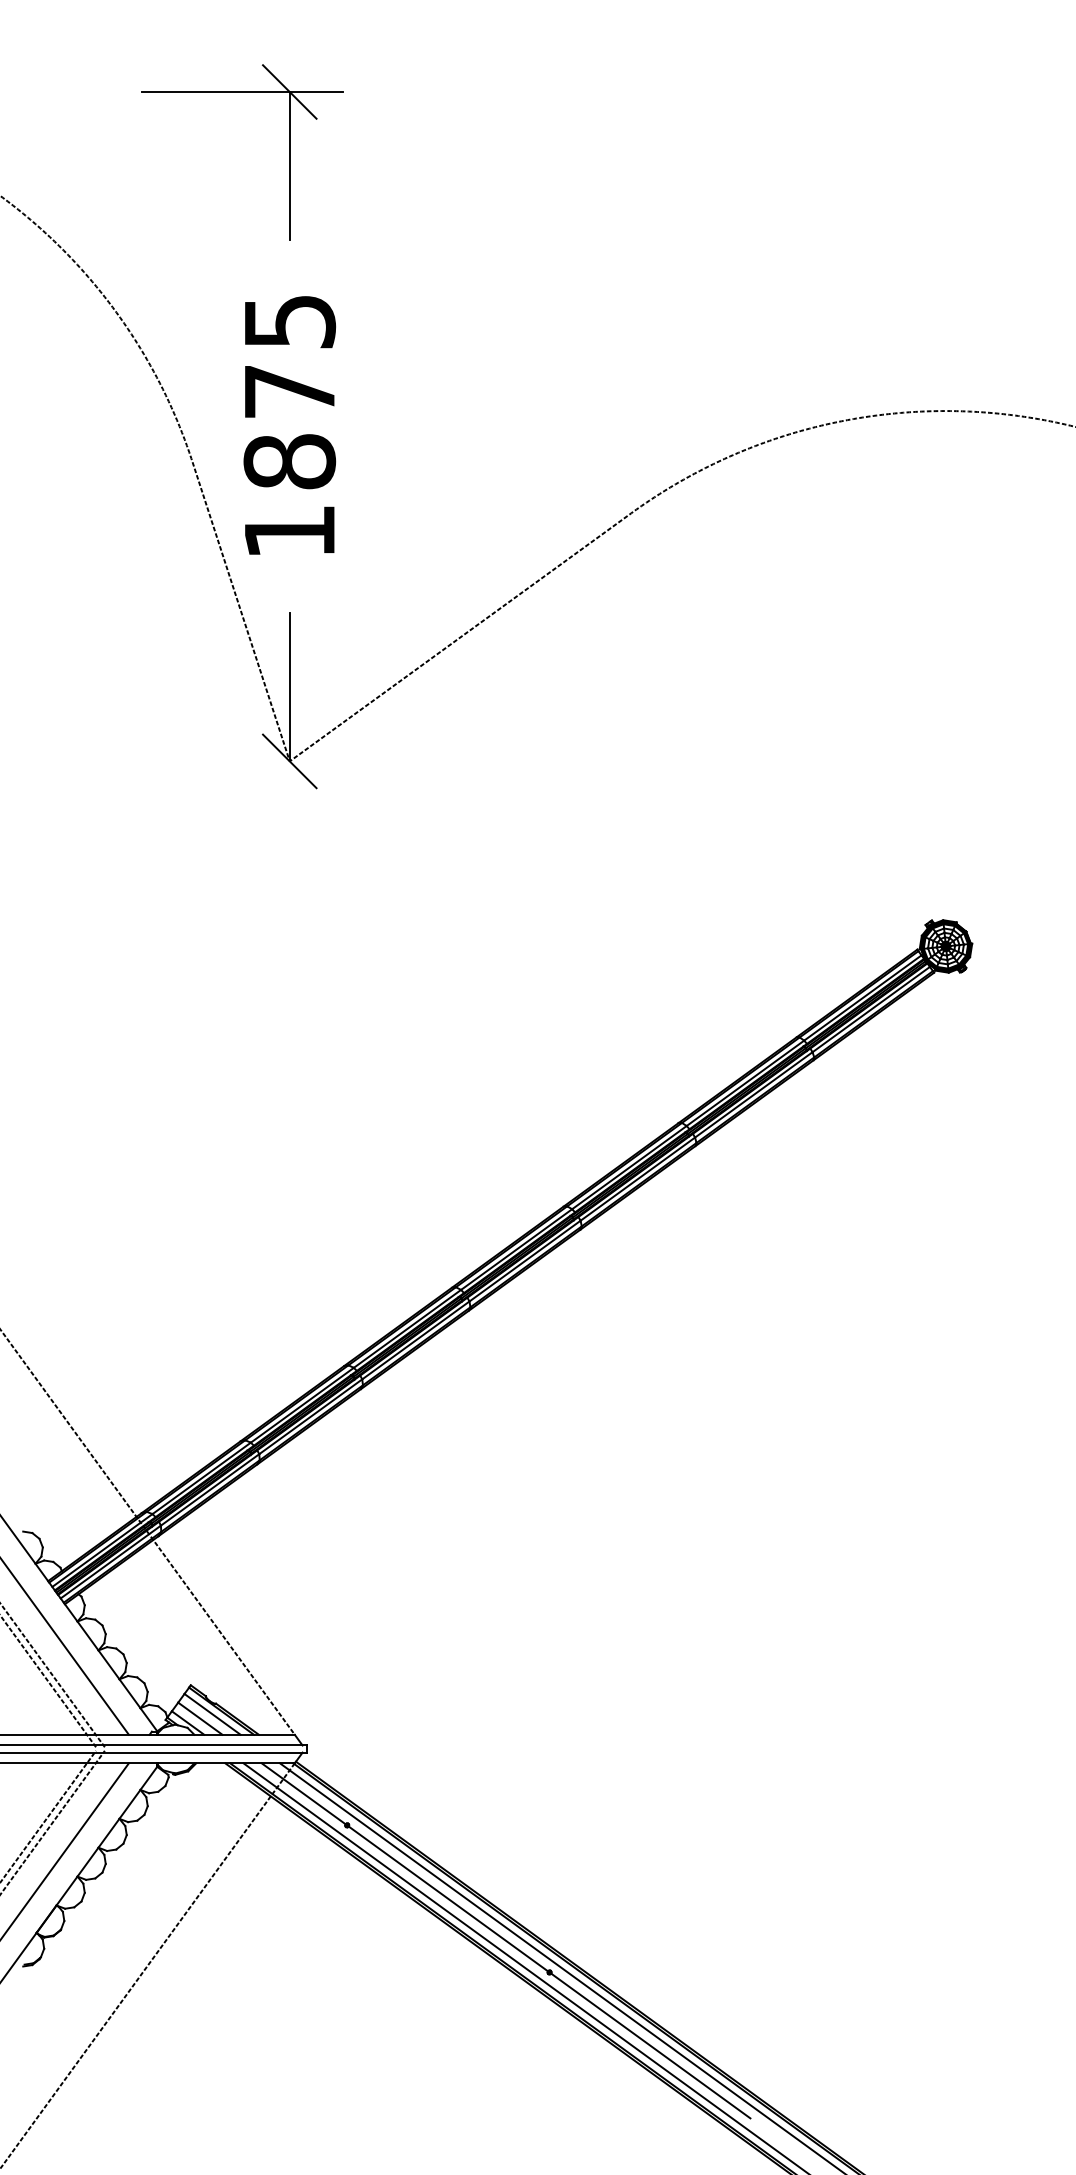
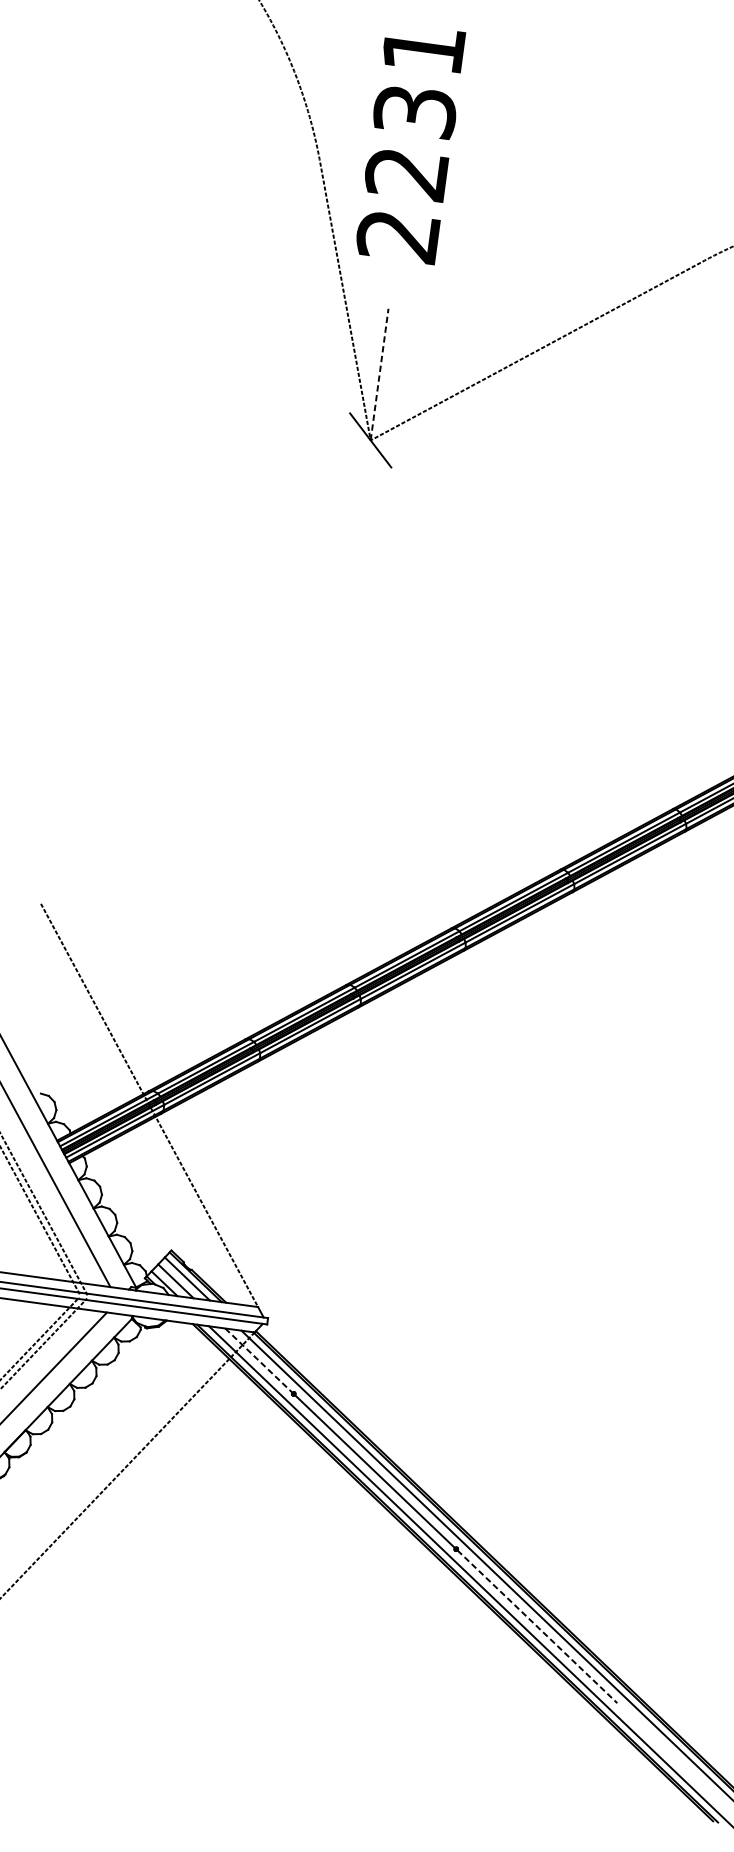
text: (289, 427) -> (410, 143), 1875 -> 2231
line: (289, 687) -> (379, 374), solid -> dashed
line: (303, 1793) -> (258, 1360), solid -> dashed
line: (651, 2046) -> (537, 1627), solid -> dashed

